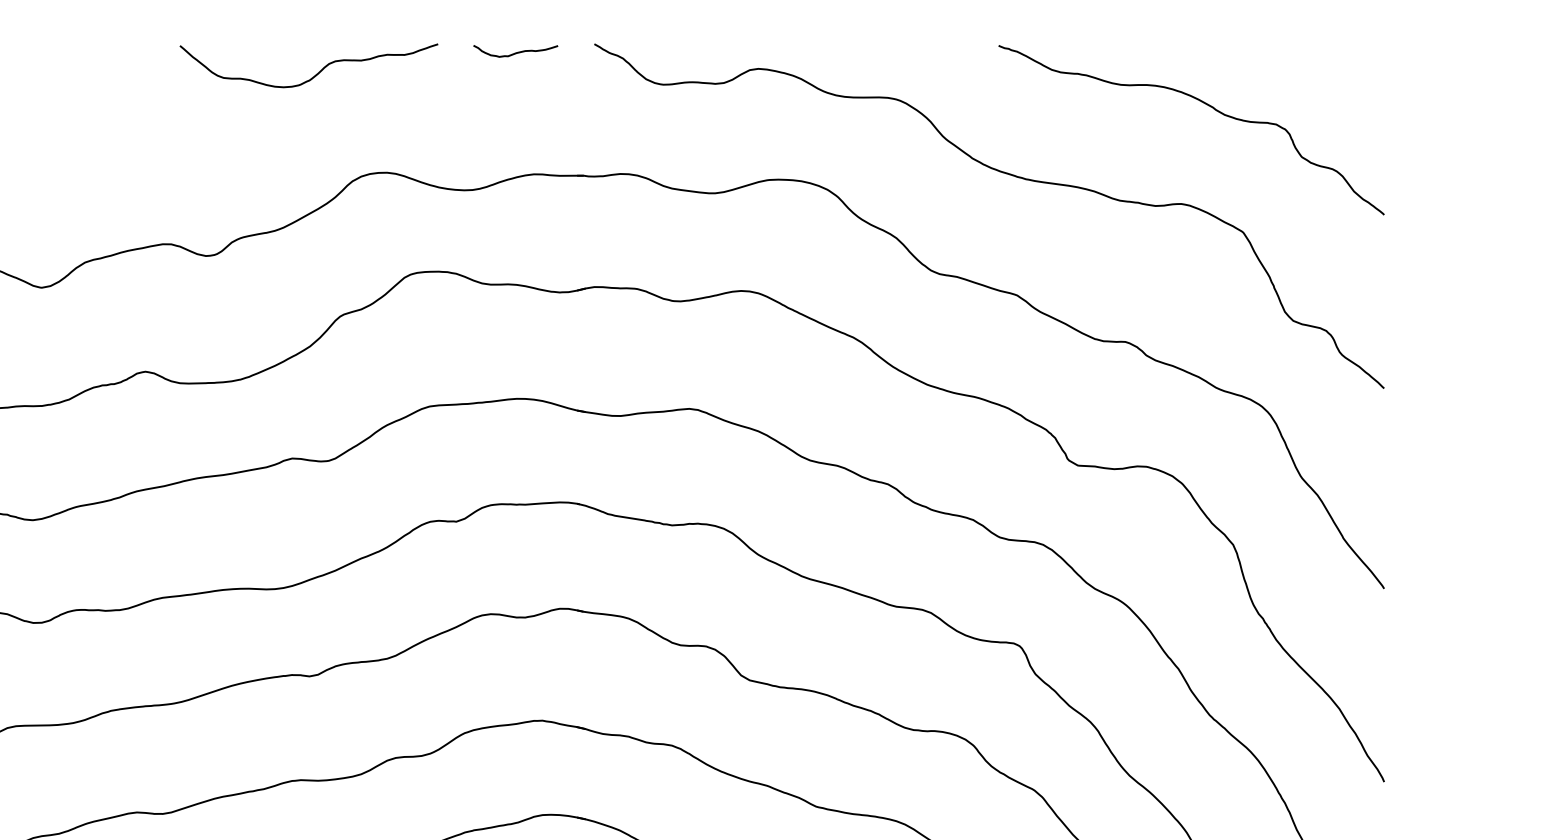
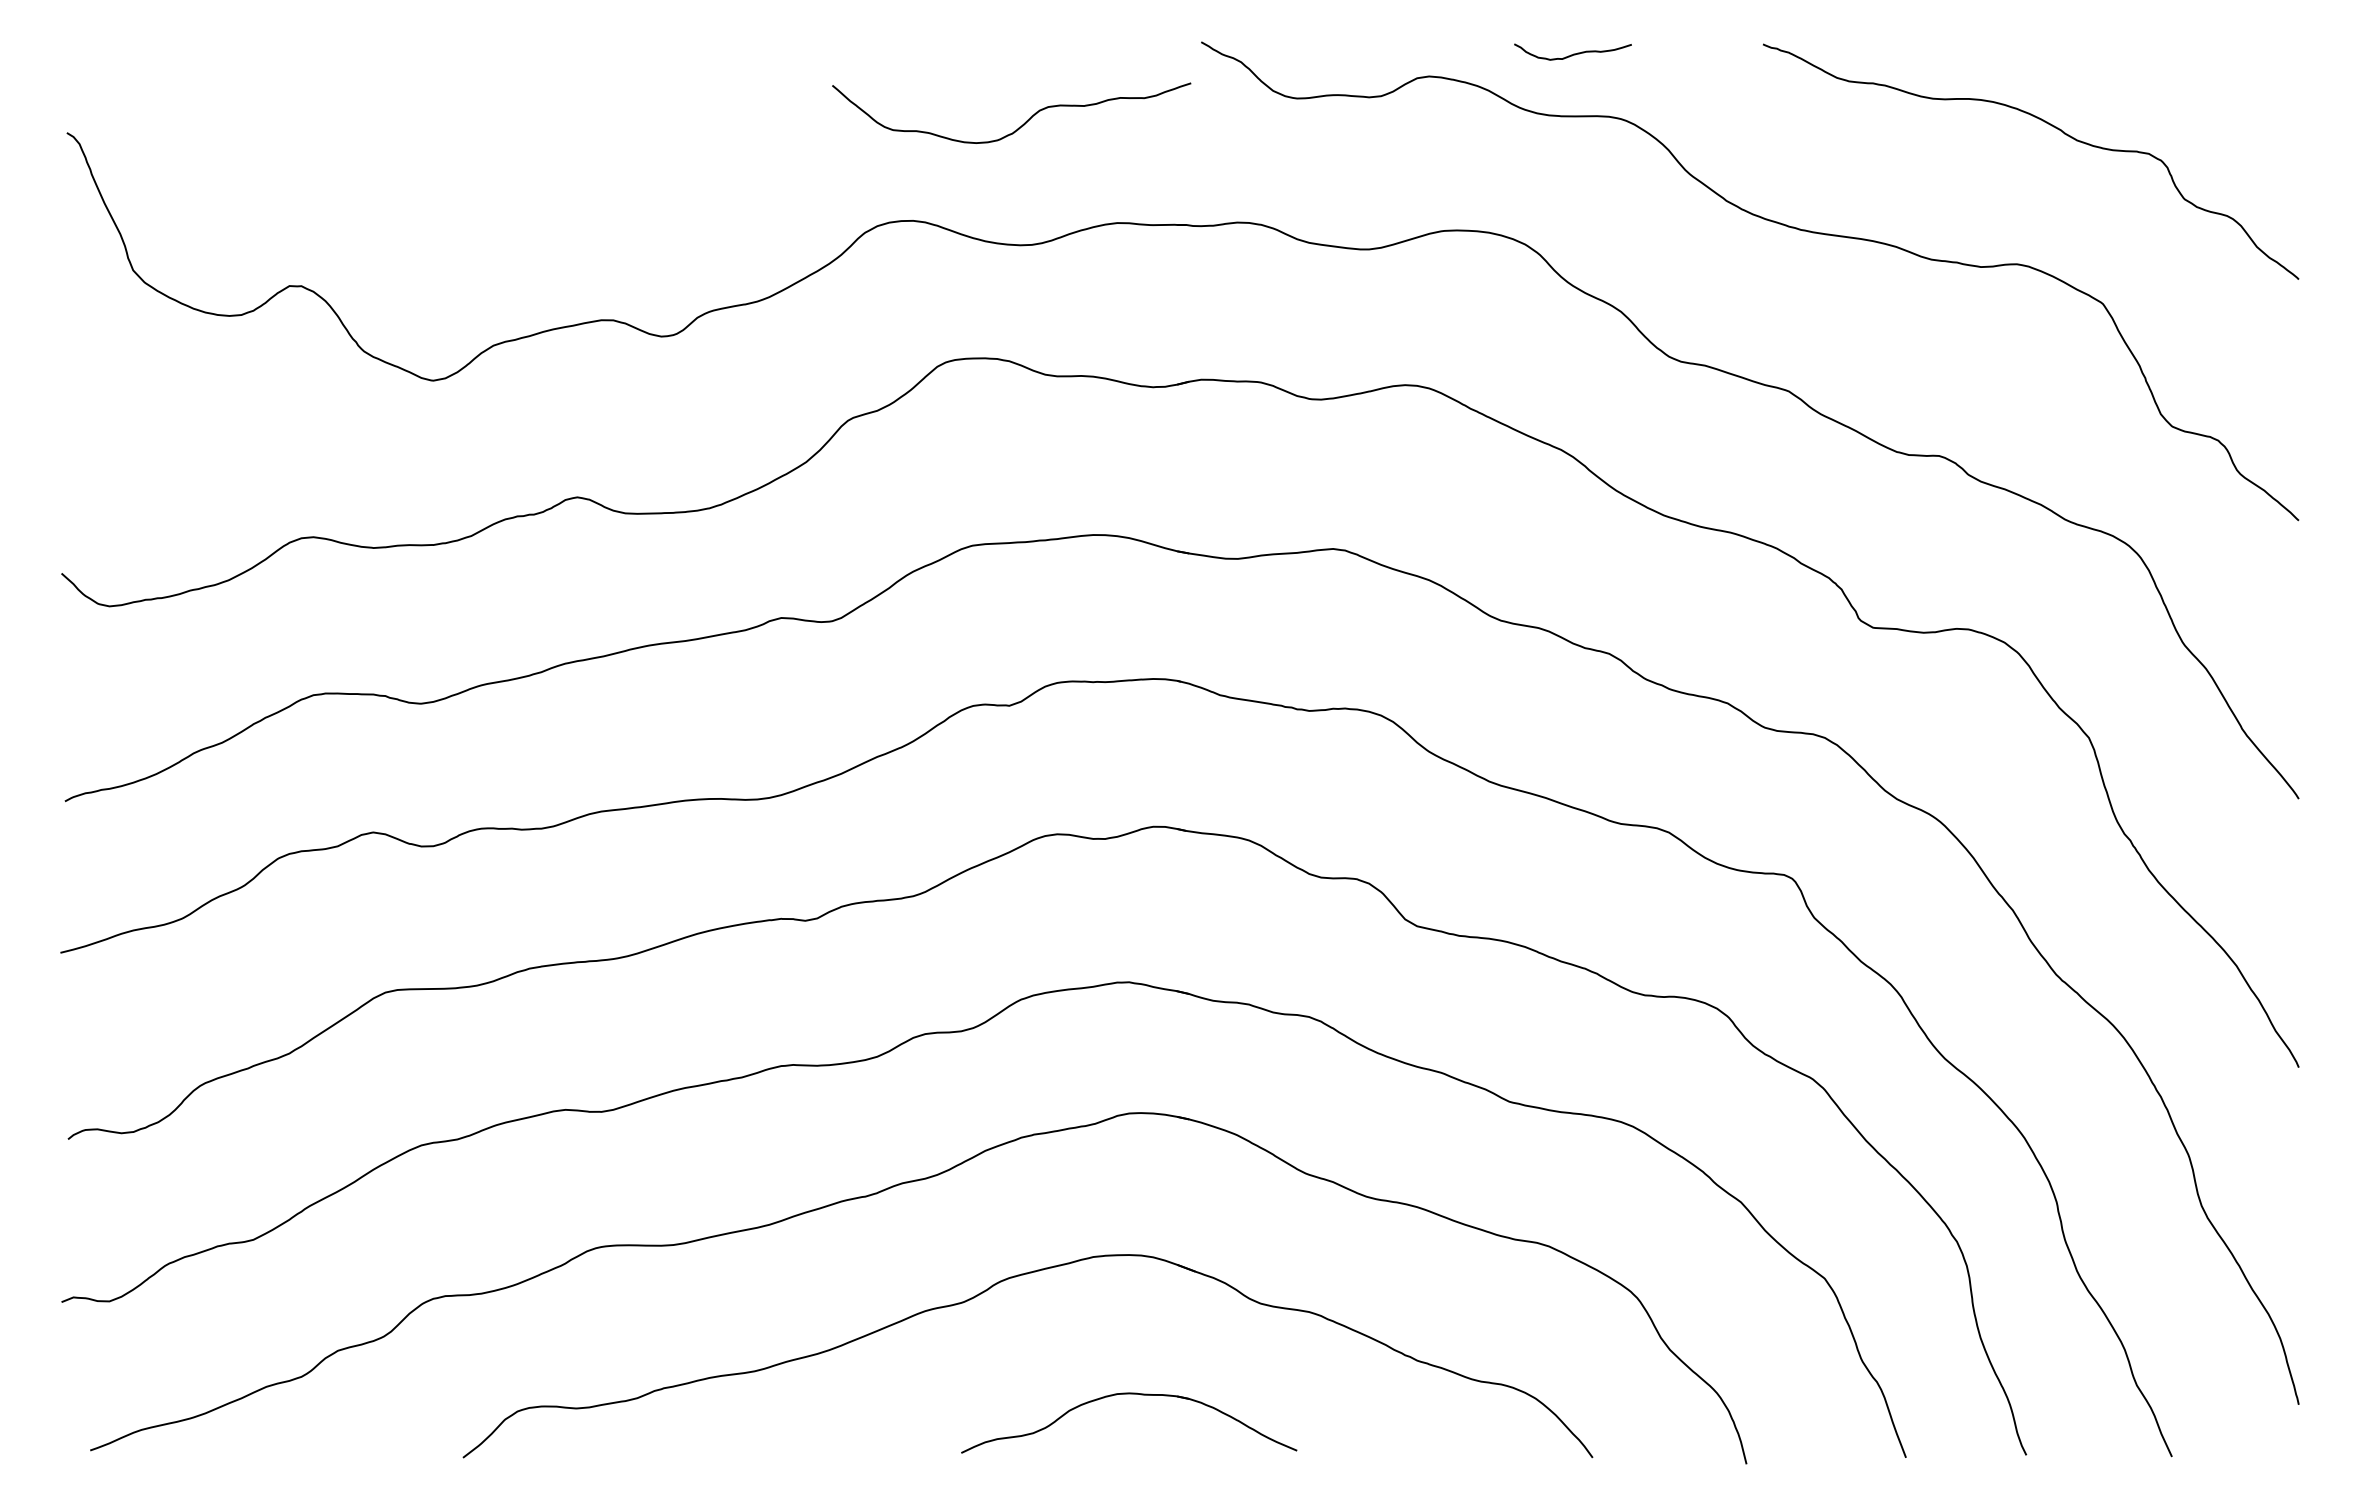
curve: (516, 52) -> (1573, 53), moved
curve: (314, 75) -> (1019, 126), moved

